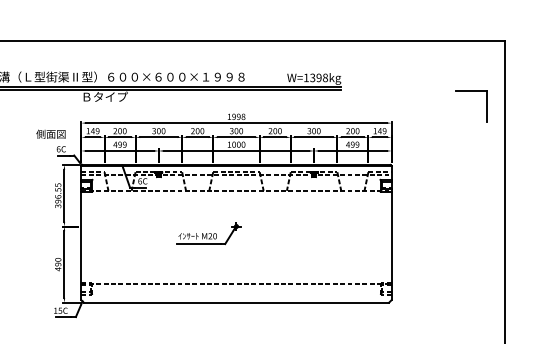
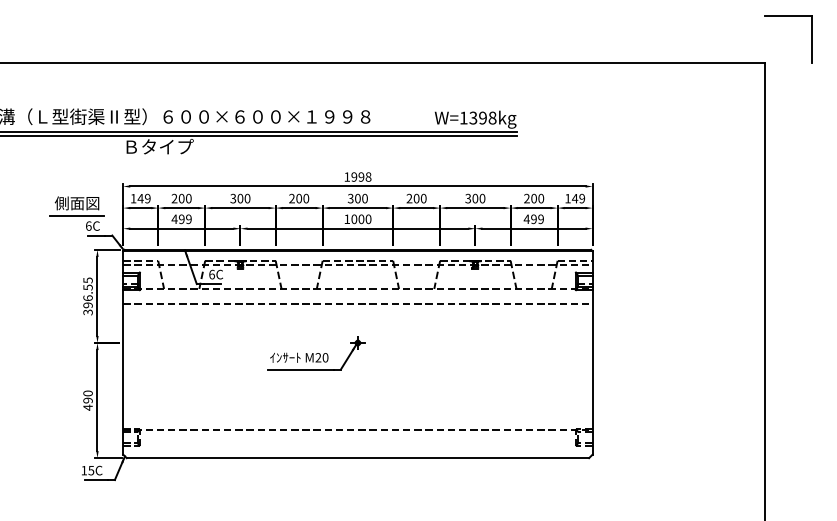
part: (471, 91) -> (787, 16), moved
line: (50, 142) -> (76, 215), added
line: (236, 200) -> (357, 303), added

